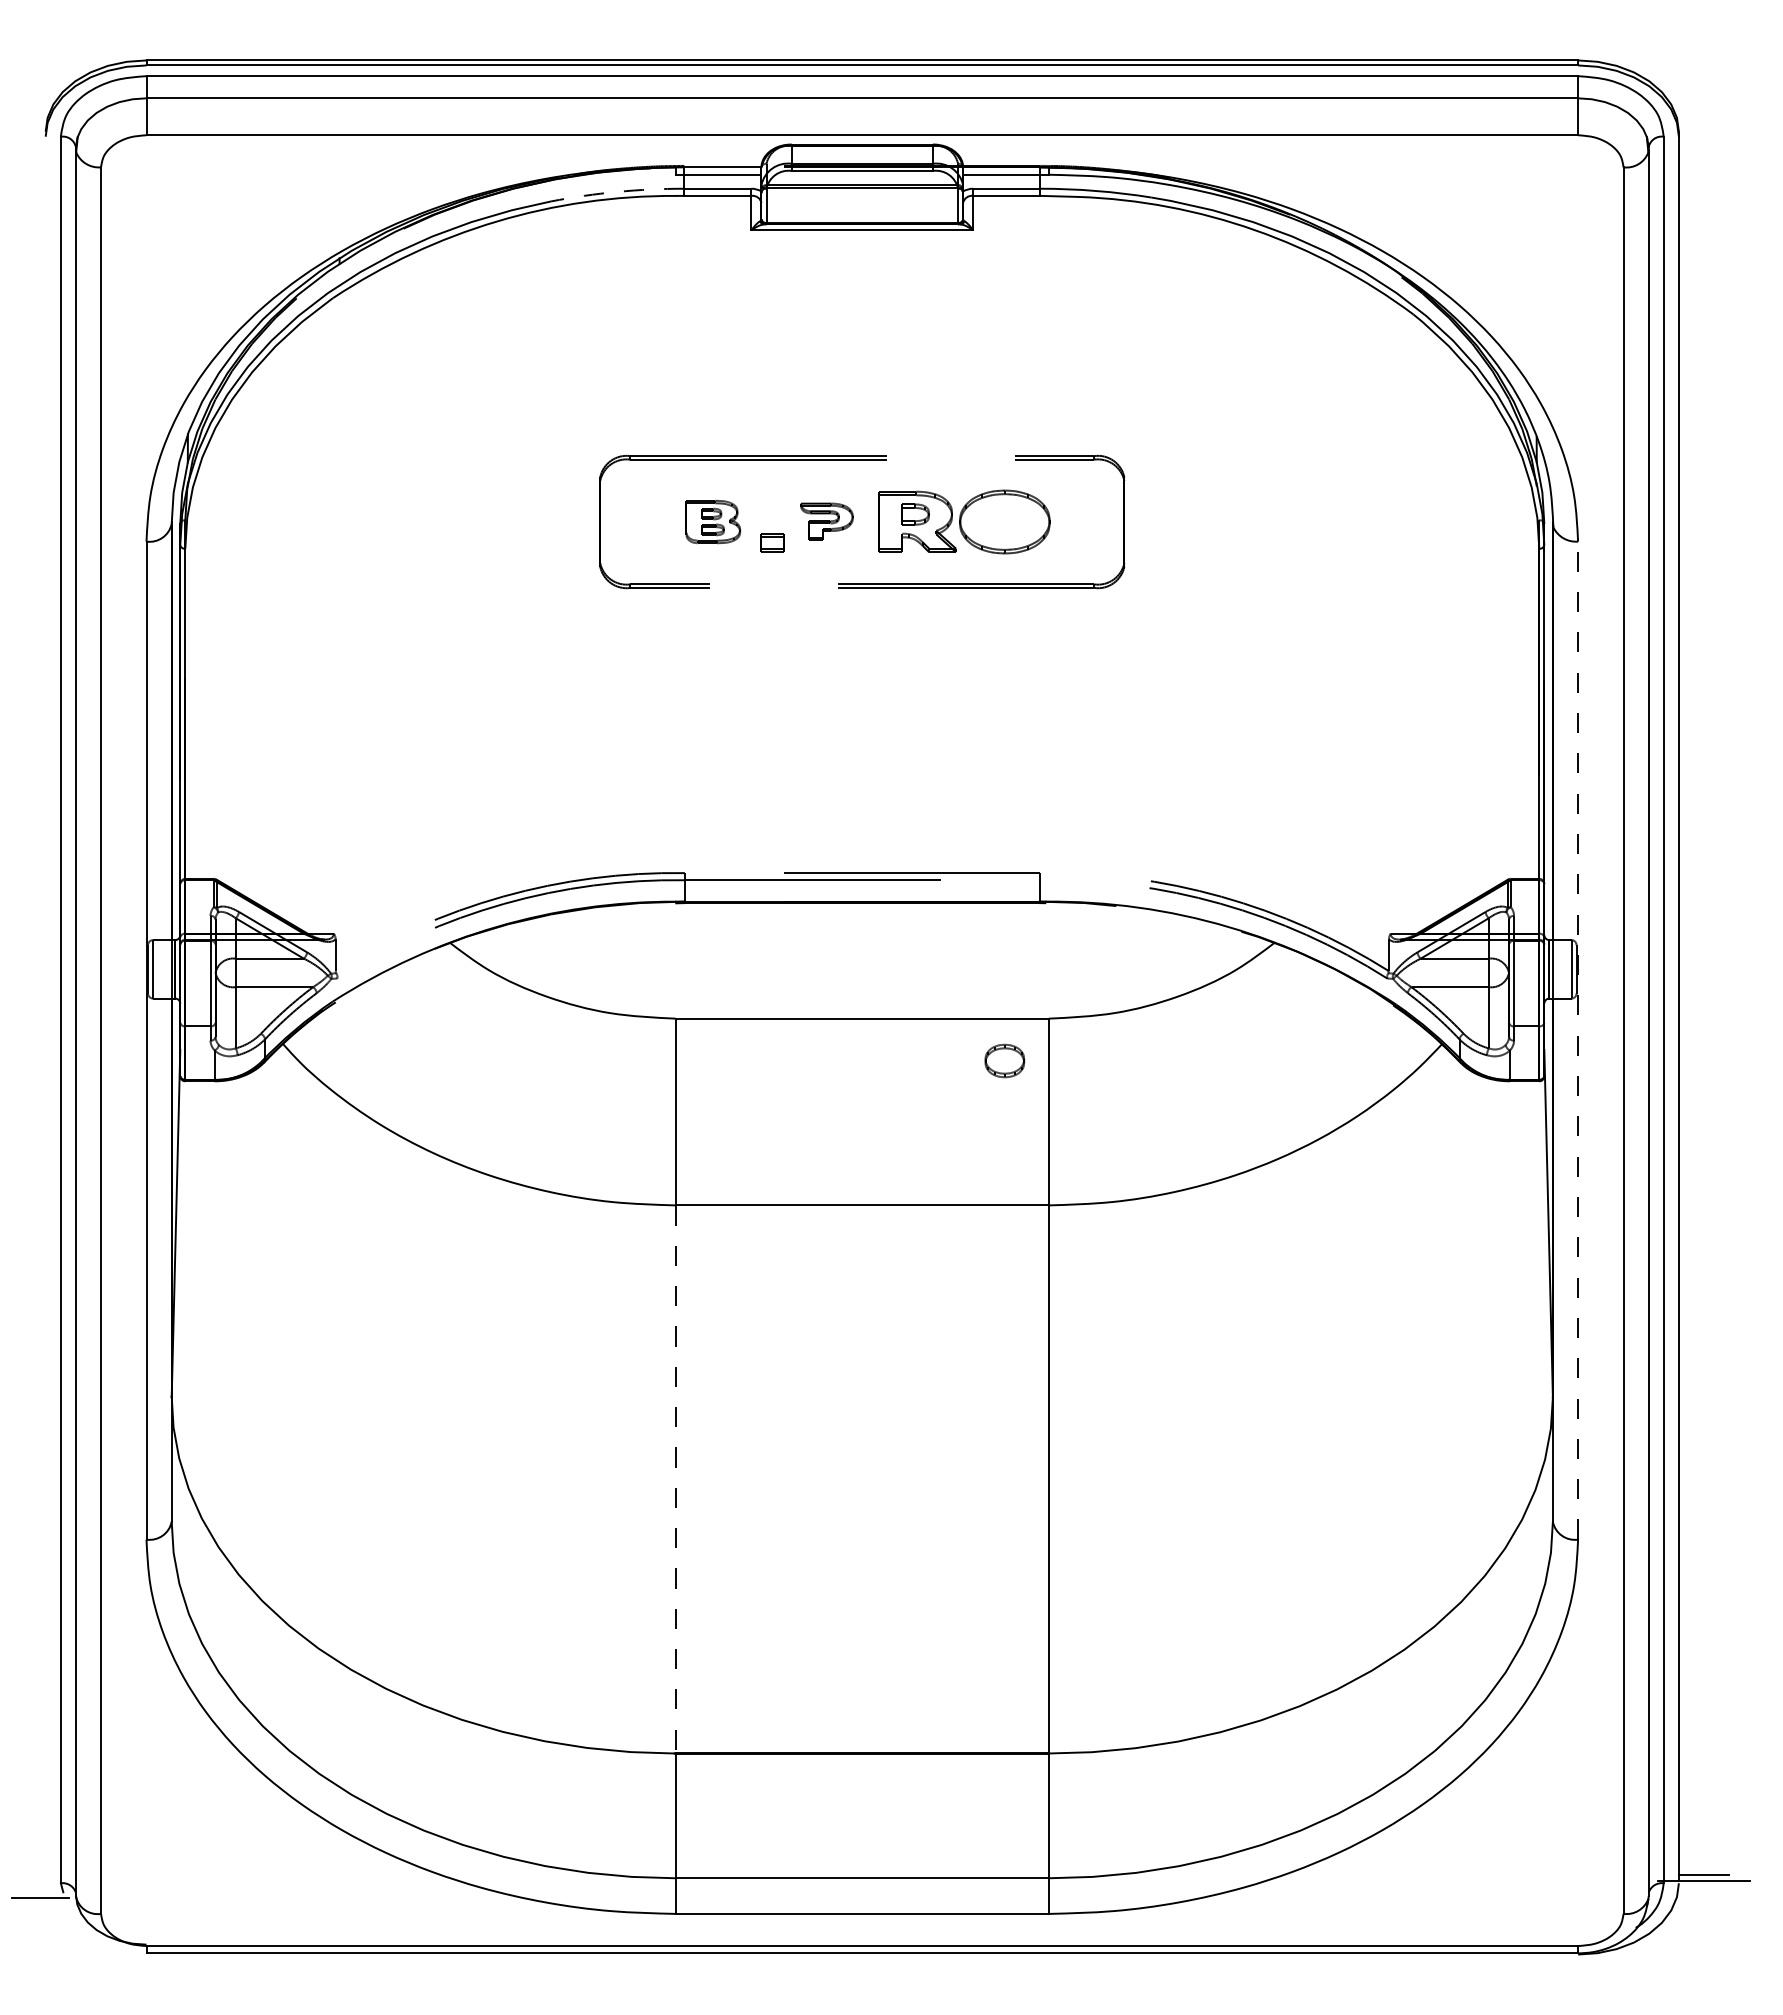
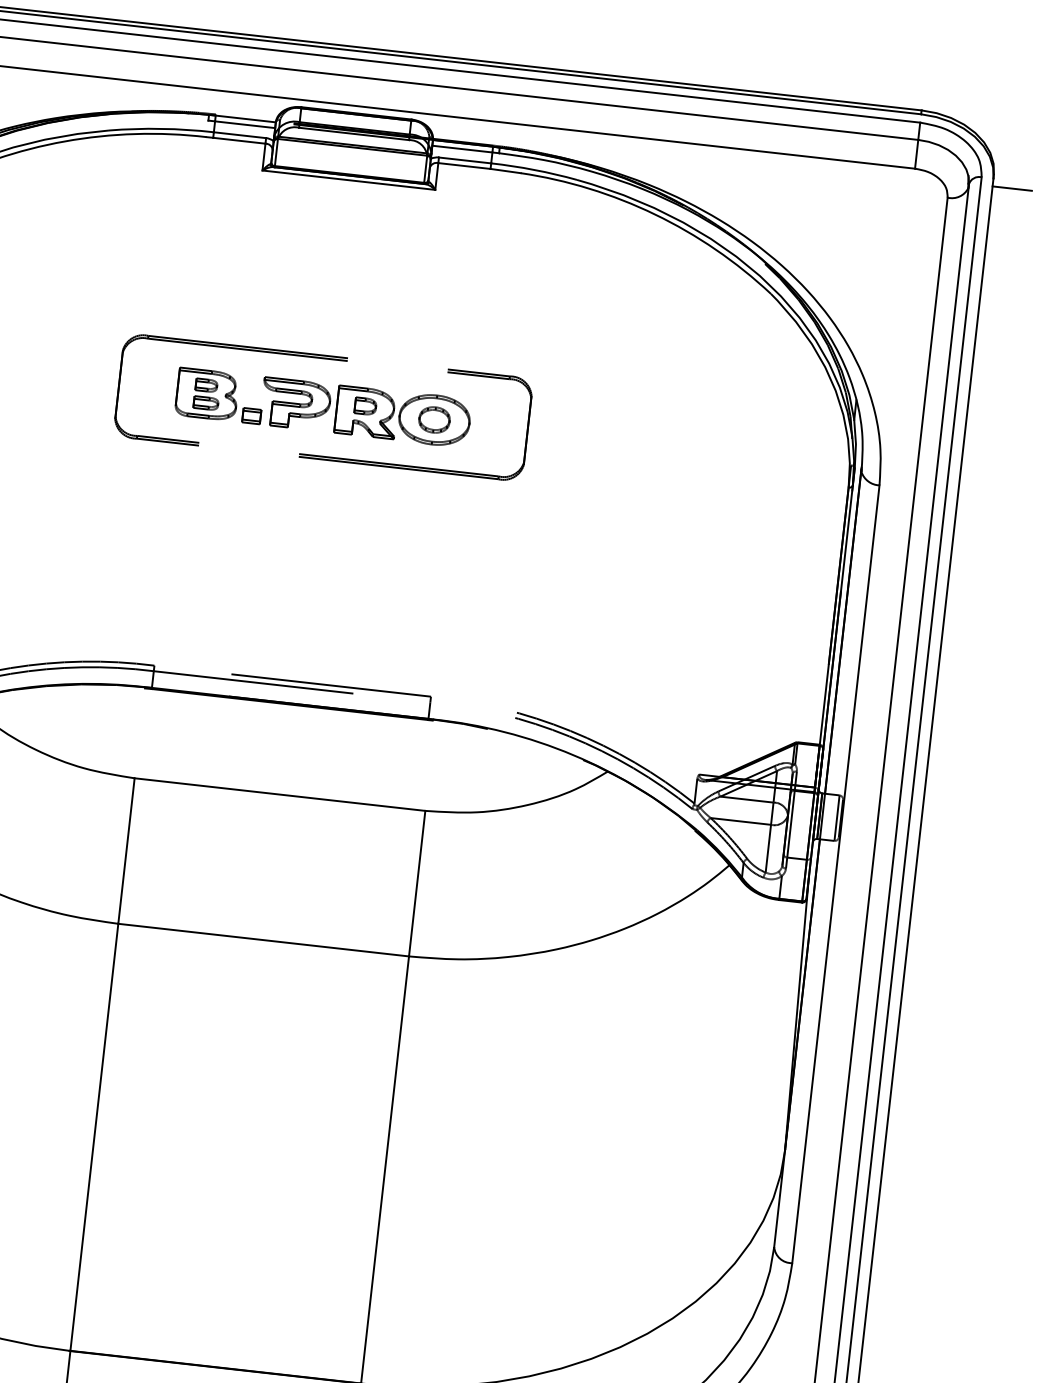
line: (1703, 146) -> (1011, 188), added
arc: (617, 191) -> (161, 128), dashed -> solid
part: (713, 521) -> (207, 394), size x1.43
part: (826, 521) -> (295, 404), size x1.67
line: (1578, 1040) -> (836, 874), dashed -> solid
part: (1004, 1060) -> (434, 419), moved
line: (675, 1479) -> (94, 1137), dashed -> solid

